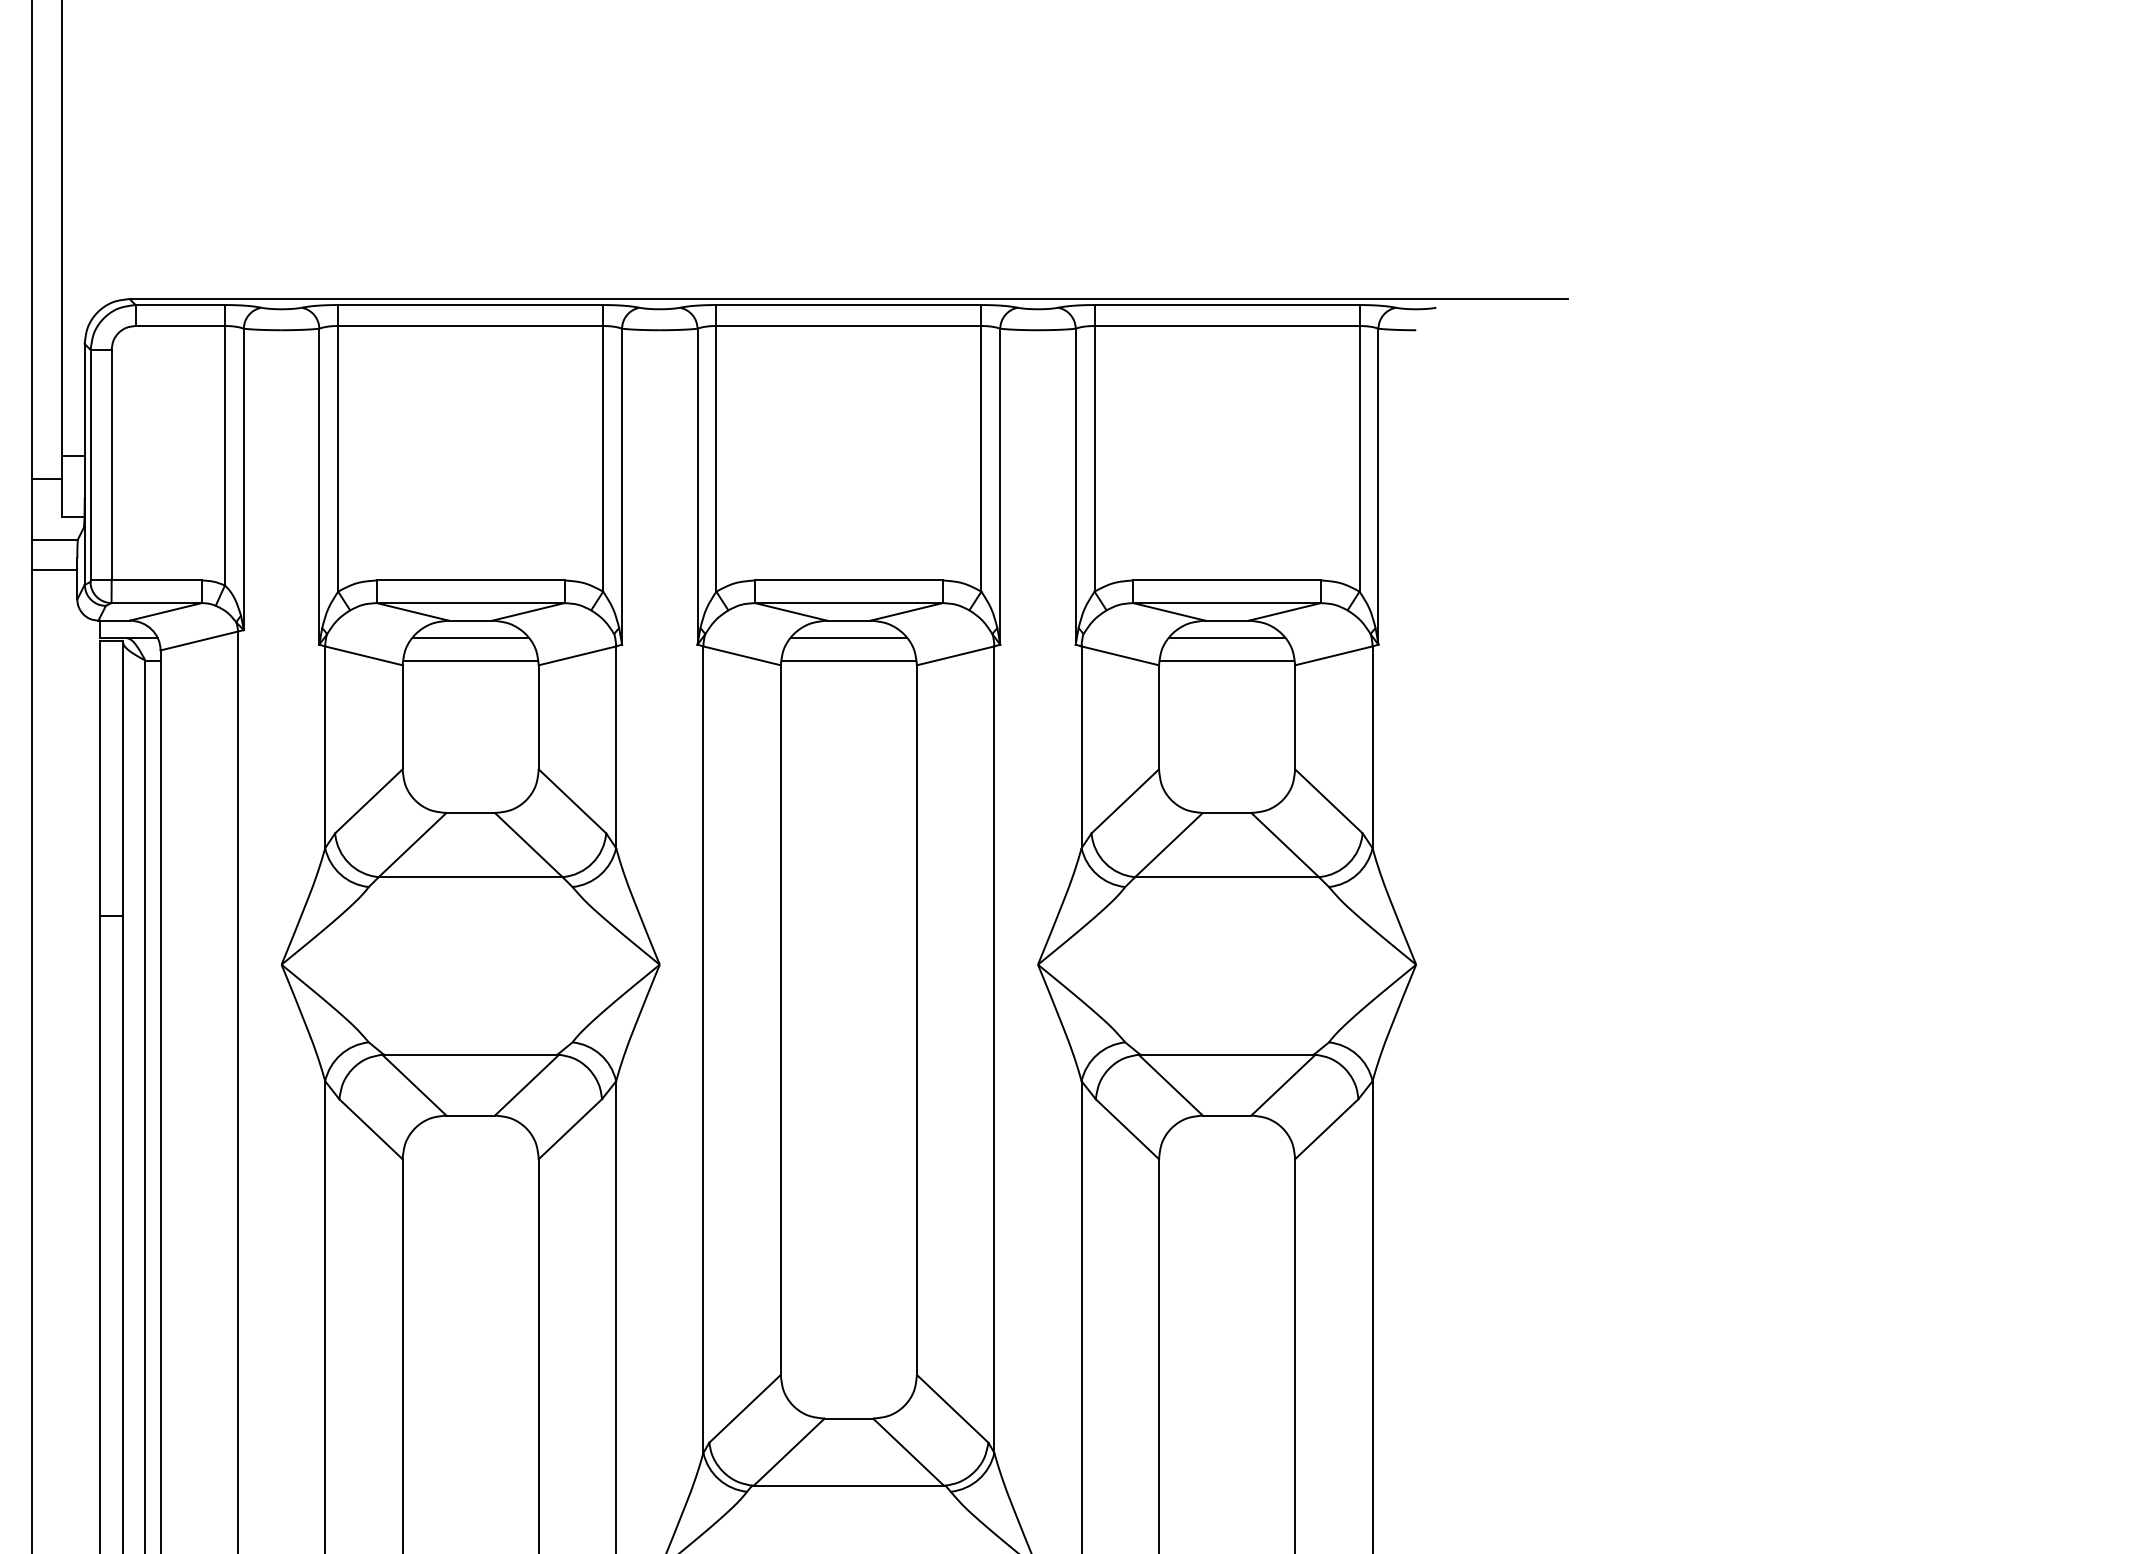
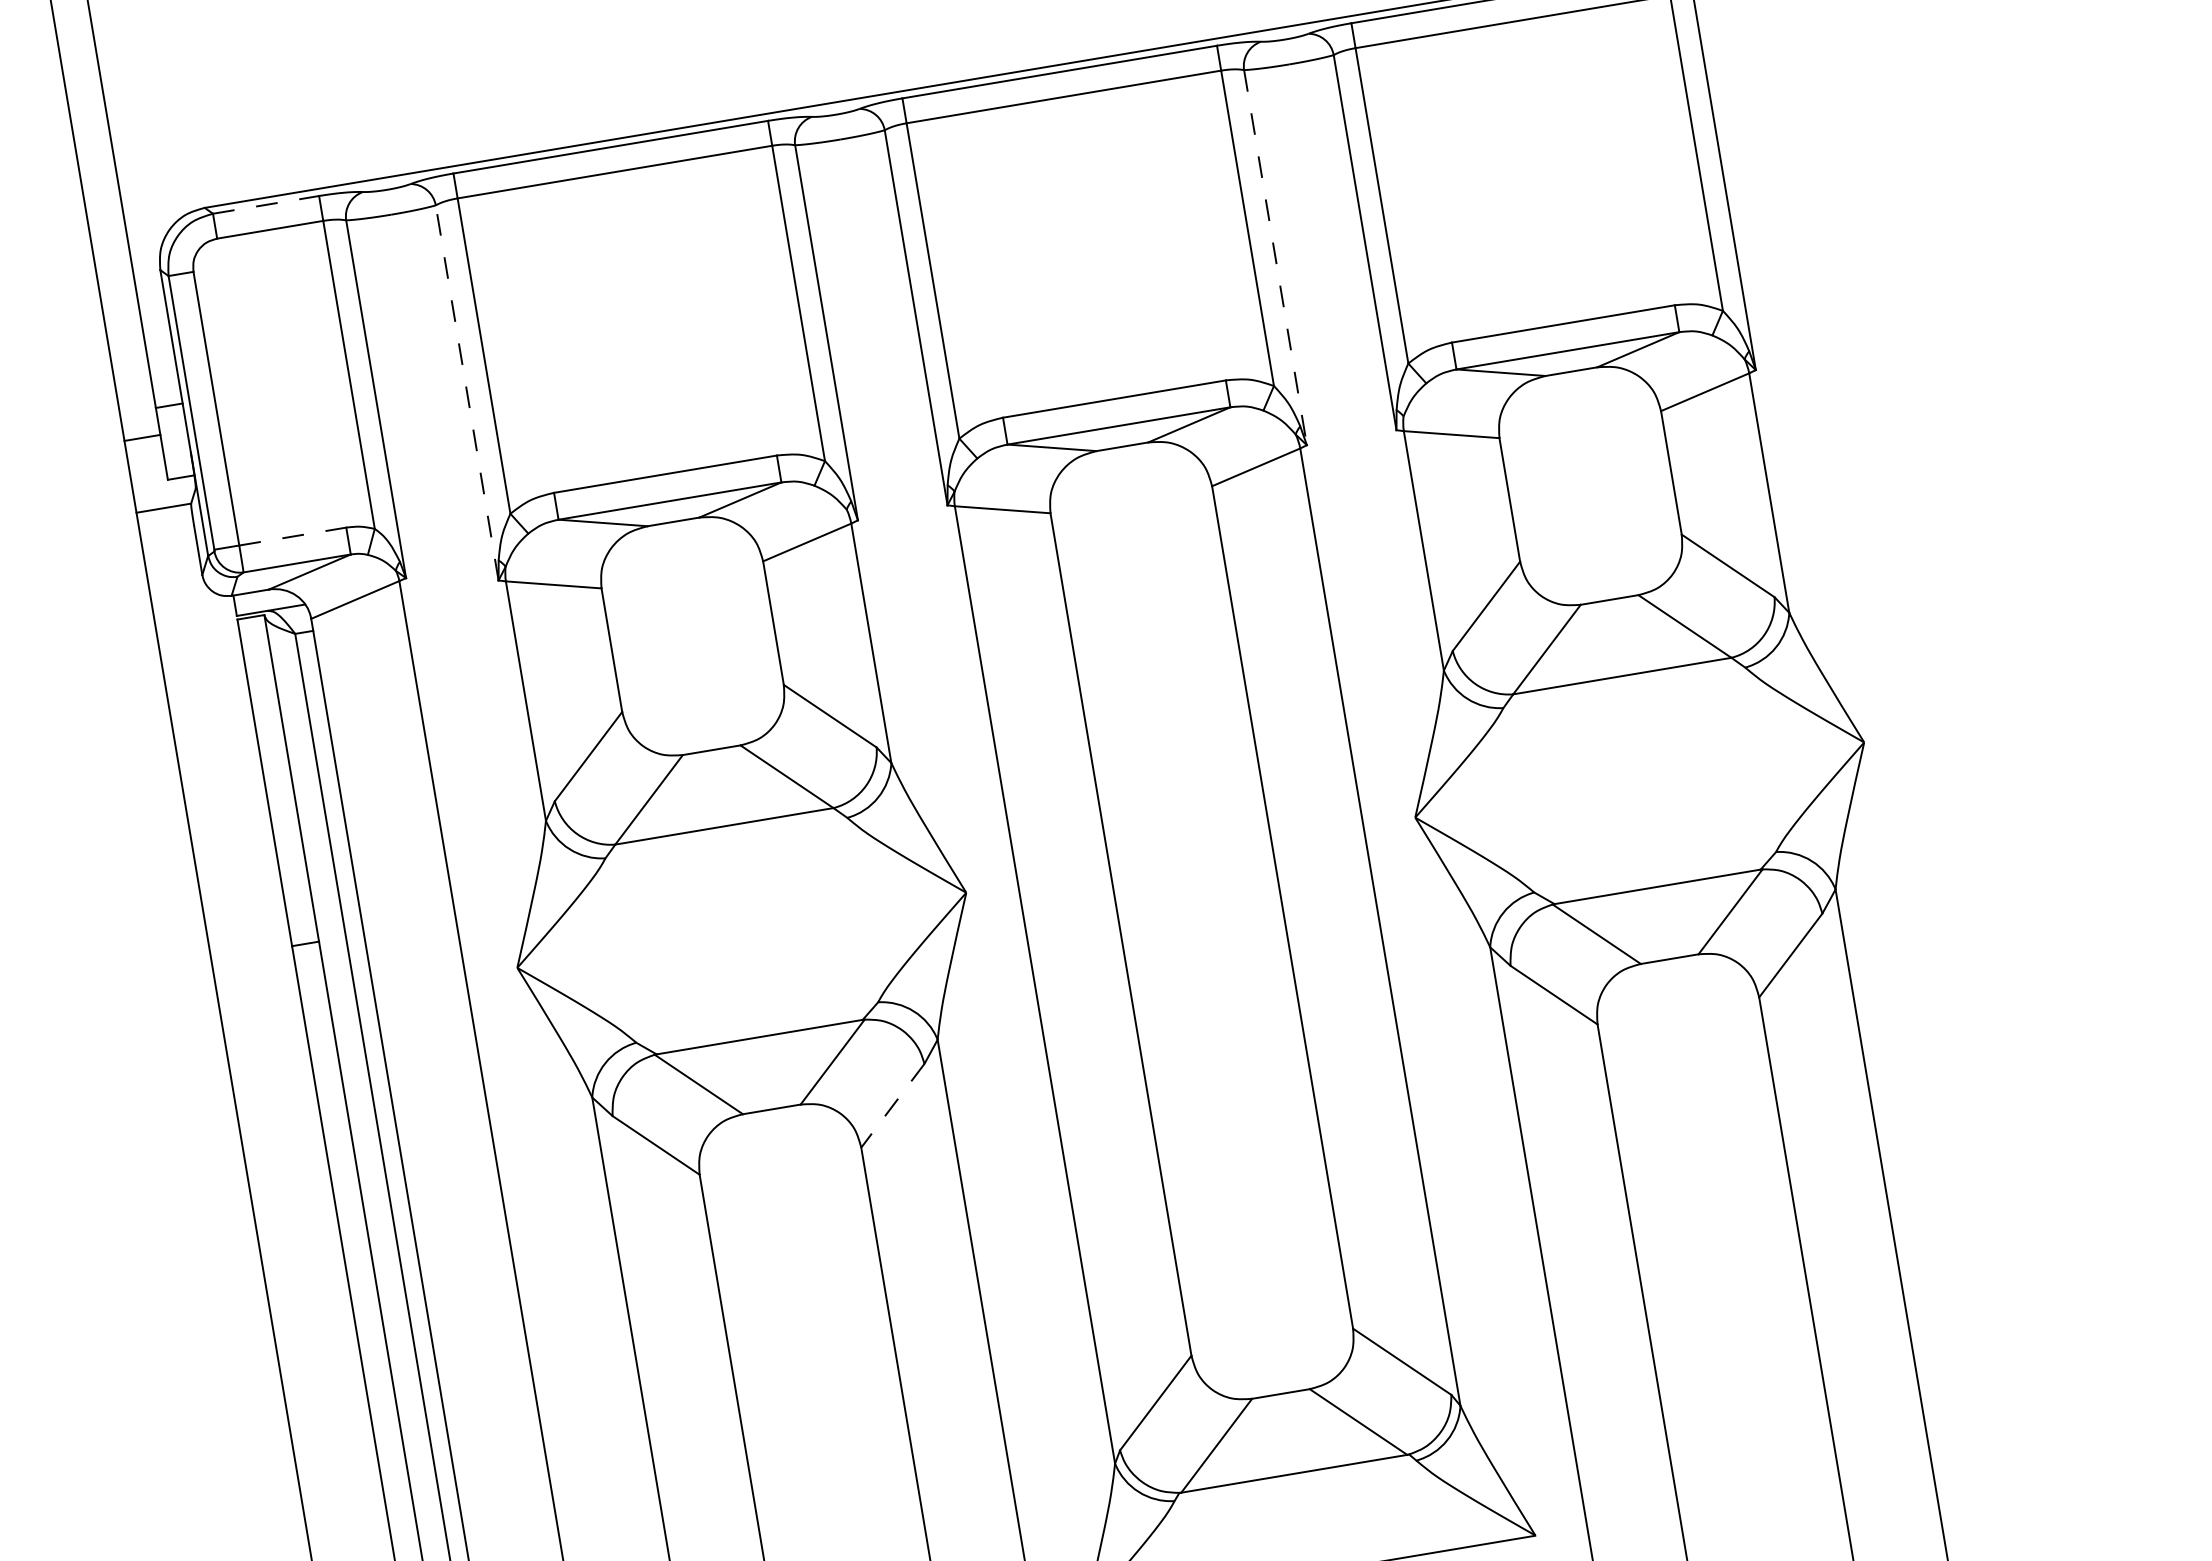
line: (180, 305) -> (266, 205), solid -> dashed
line: (319, 486) -> (467, 392), solid -> dashed
line: (1000, 486) -> (1275, 257), solid -> dashed
line: (54, 569) -> (169, 543), removed
line: (157, 580) -> (293, 536), solid -> dashed
line: (470, 637) -> (676, 541), removed
line: (848, 637) -> (1125, 466), removed
line: (1227, 637) -> (1575, 391), removed
line: (470, 660) -> (681, 569), removed
line: (848, 660) -> (1129, 494), removed
line: (1226, 660) -> (1578, 419), removed
line: (570, 1129) -> (893, 1106), solid -> dashed

